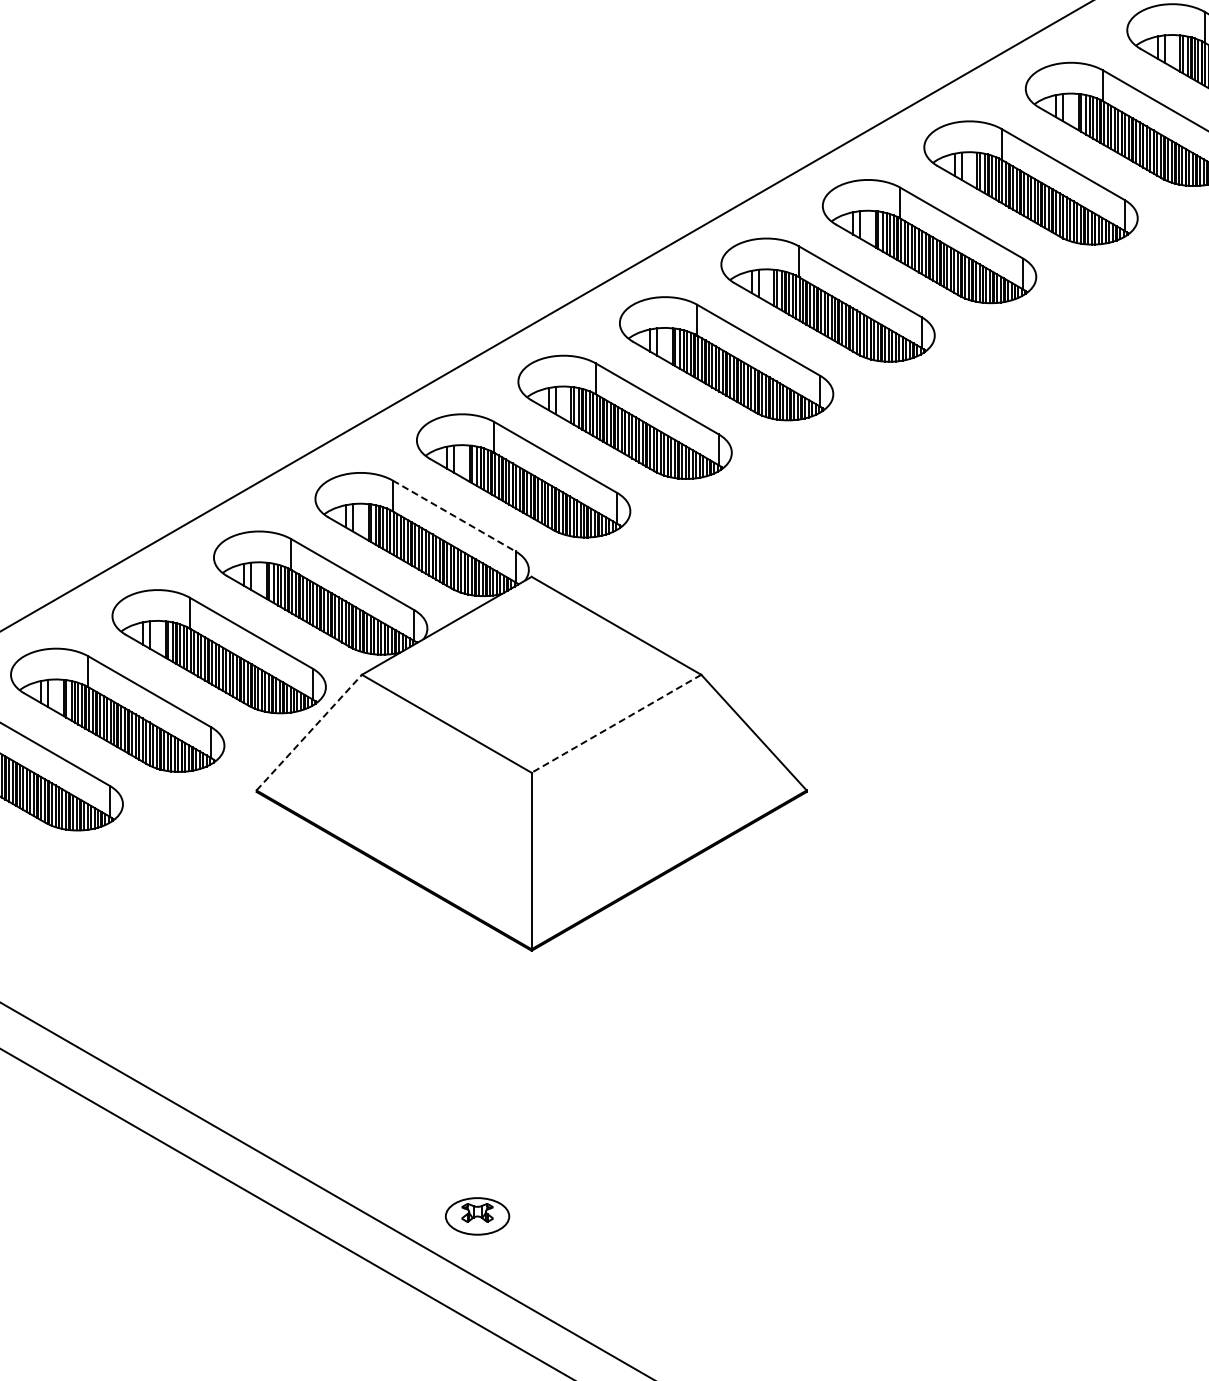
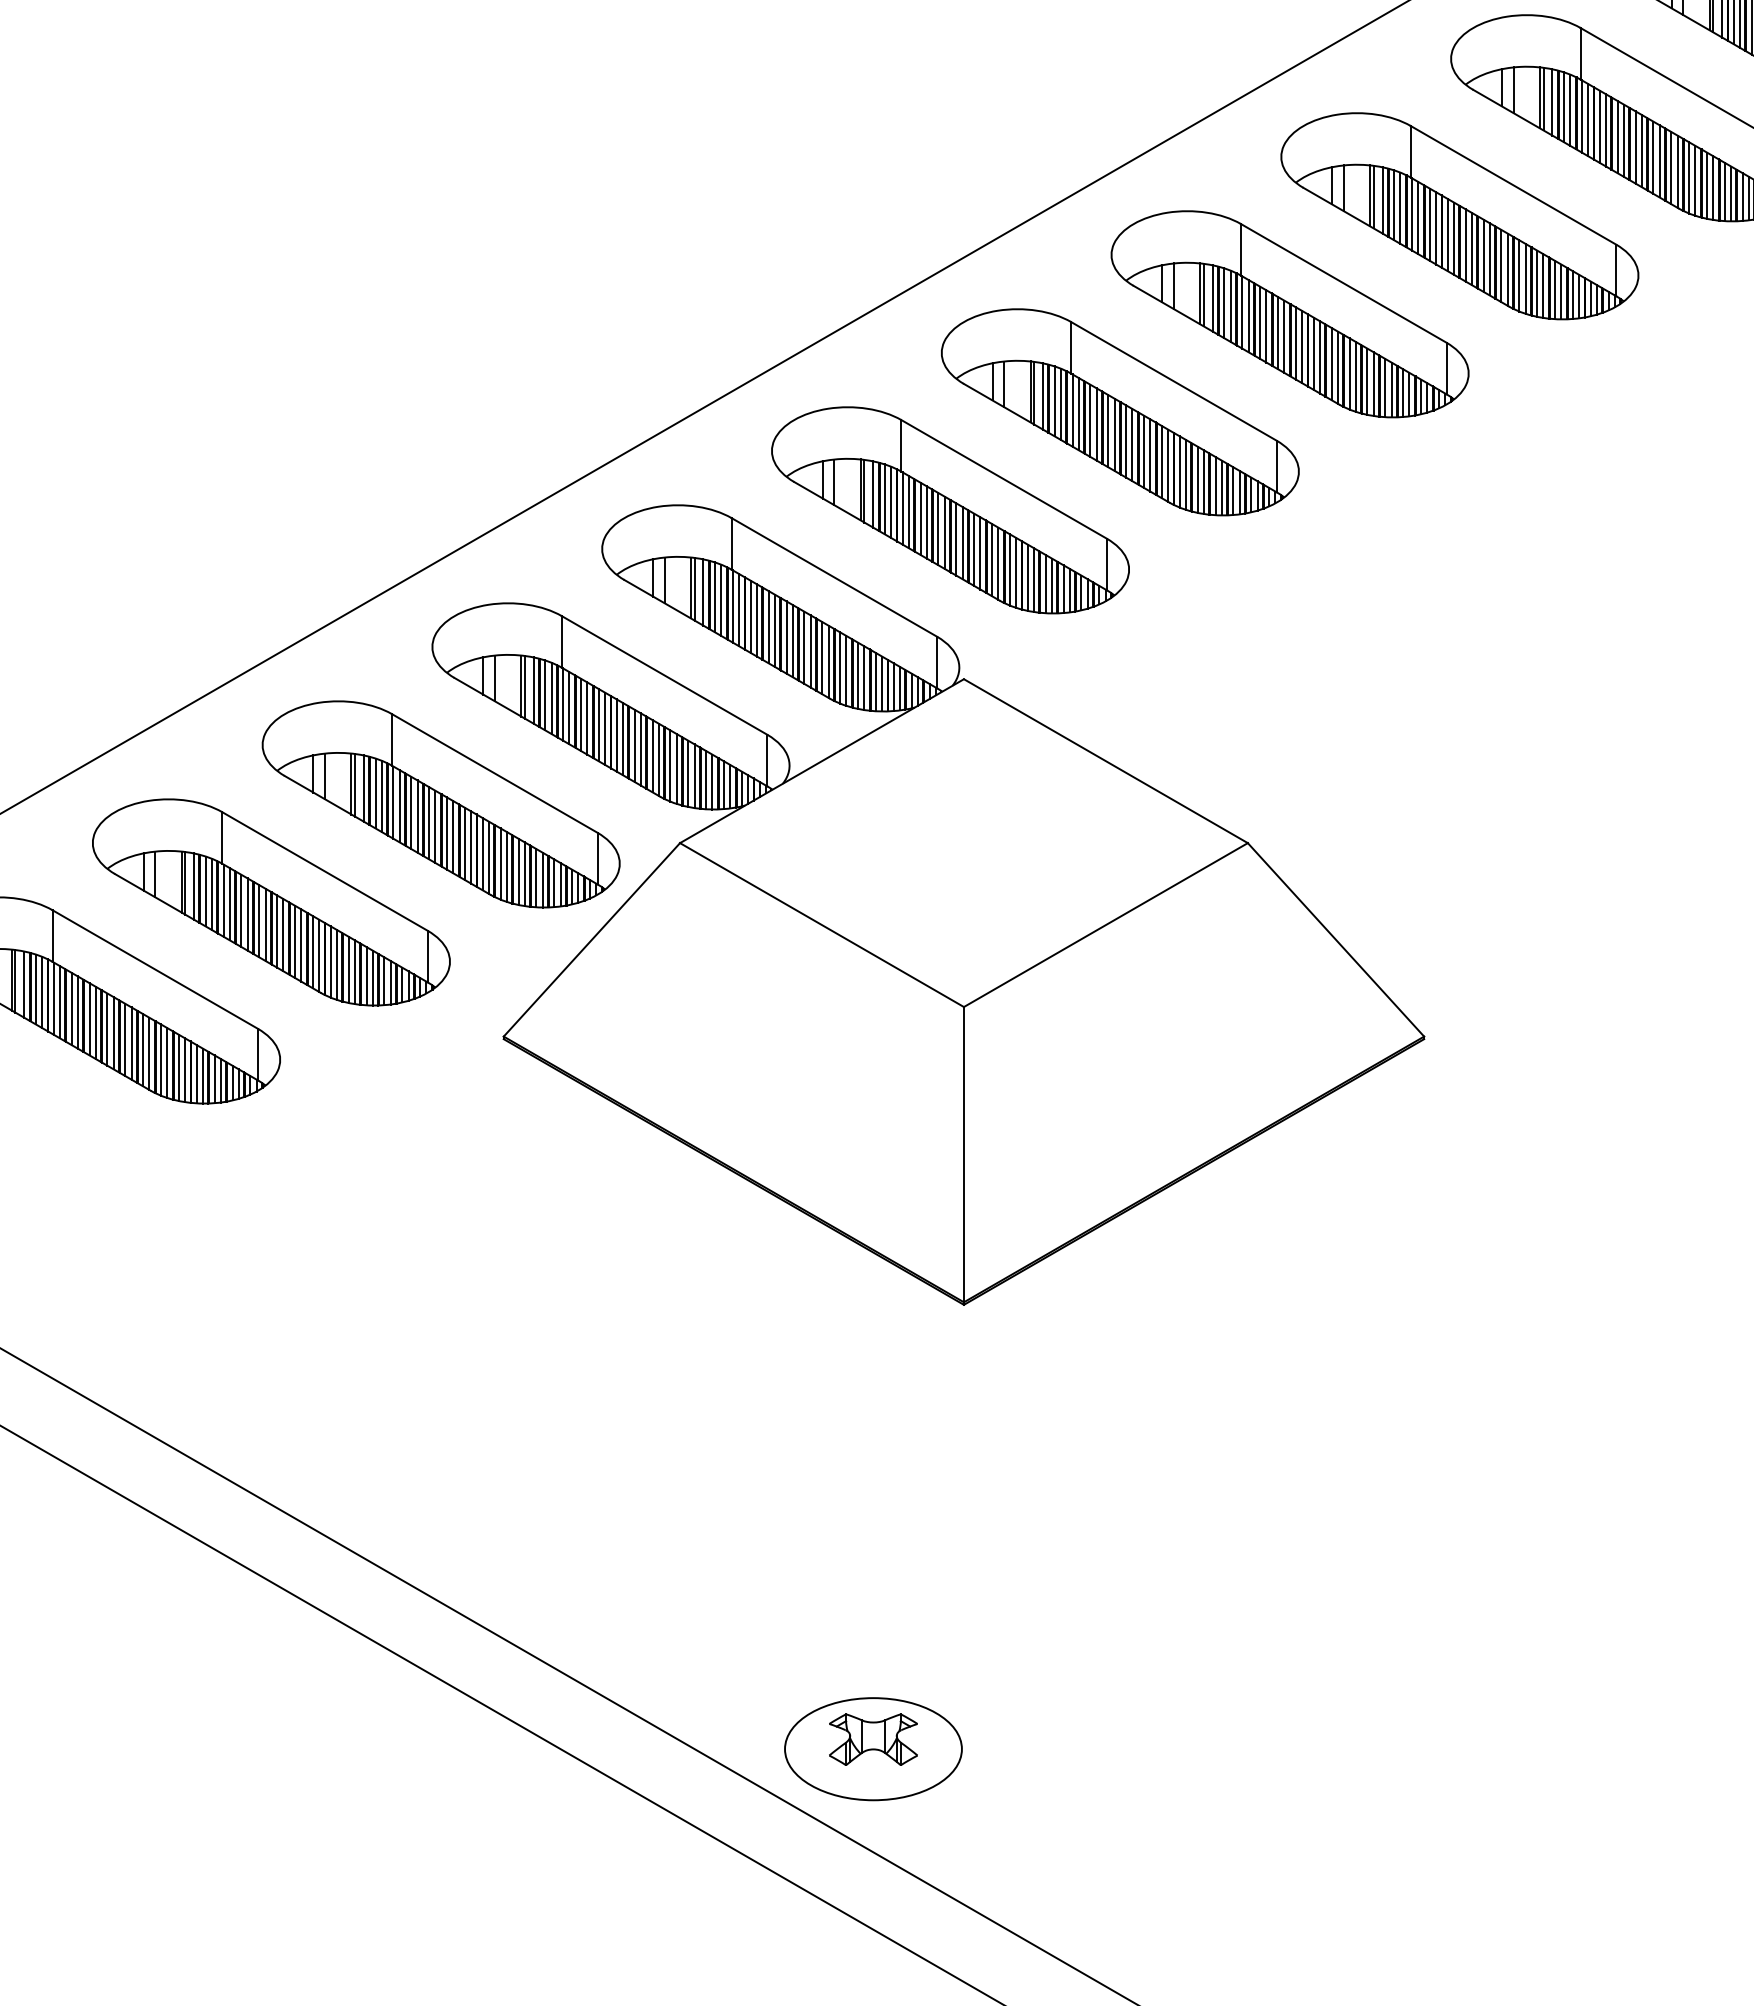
line: (454, 516) -> (834, 578), dashed -> solid
line: (616, 723) -> (1105, 924), dashed -> solid
line: (309, 732) -> (592, 939), dashed -> solid
part: (477, 1216) -> (873, 1749), size x1.67

